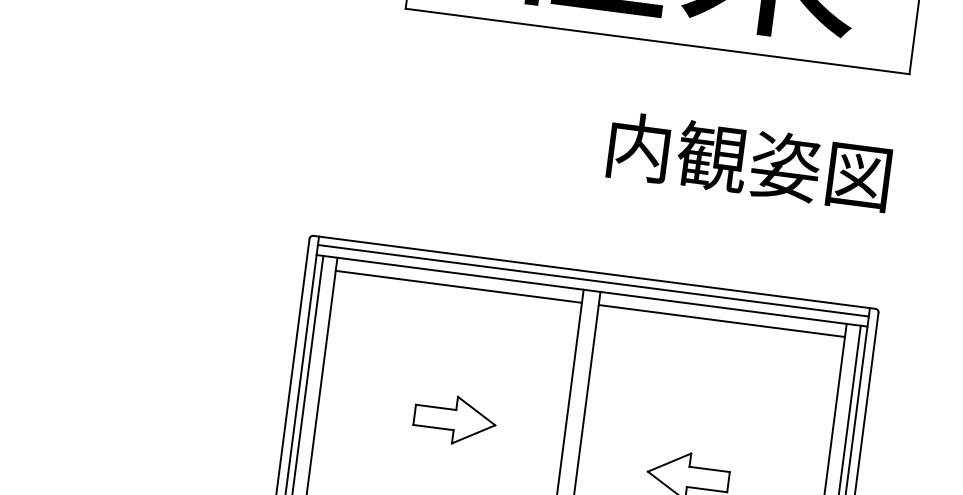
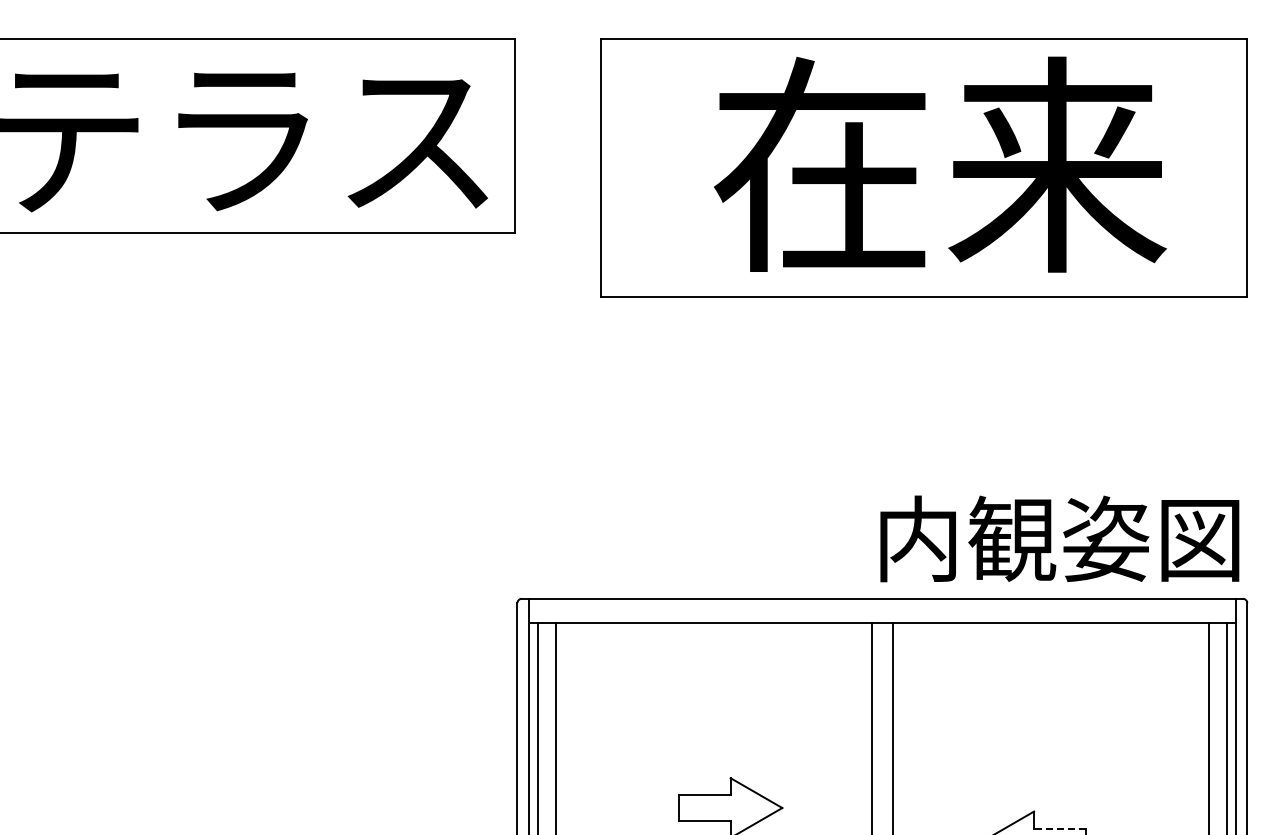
text: (749, 161) -> (1059, 538), moved
line: (593, 280) -> (882, 609), removed
line: (458, 286) -> (713, 639), removed
line: (721, 321) -> (1050, 639), removed
line: (709, 469) -> (1059, 828), solid -> dashed

